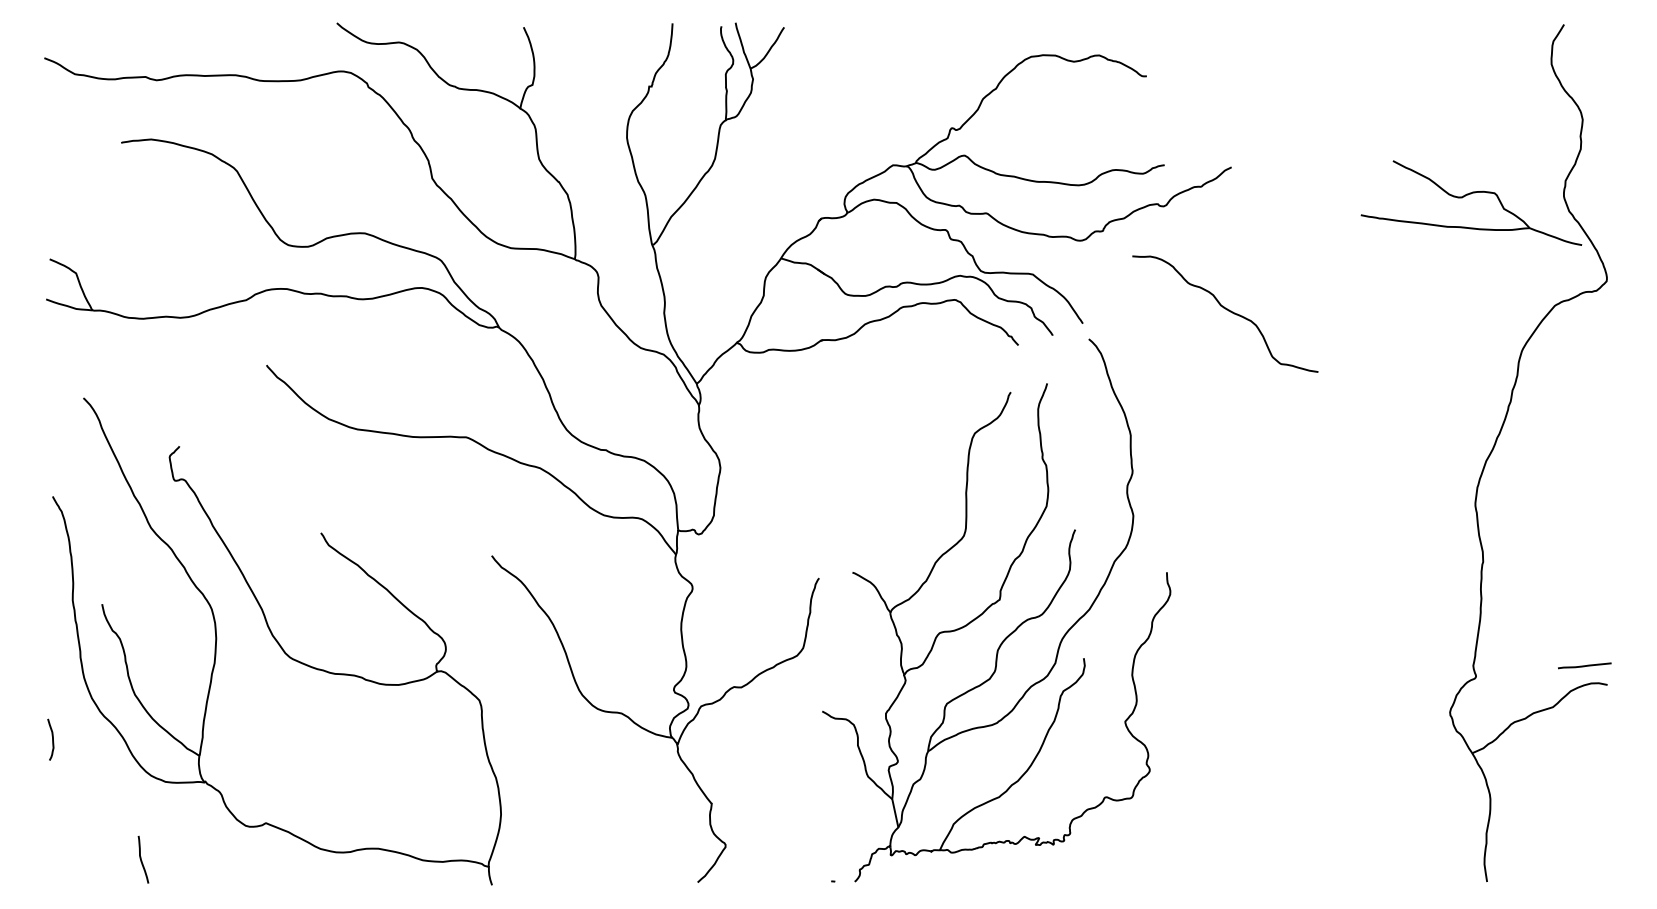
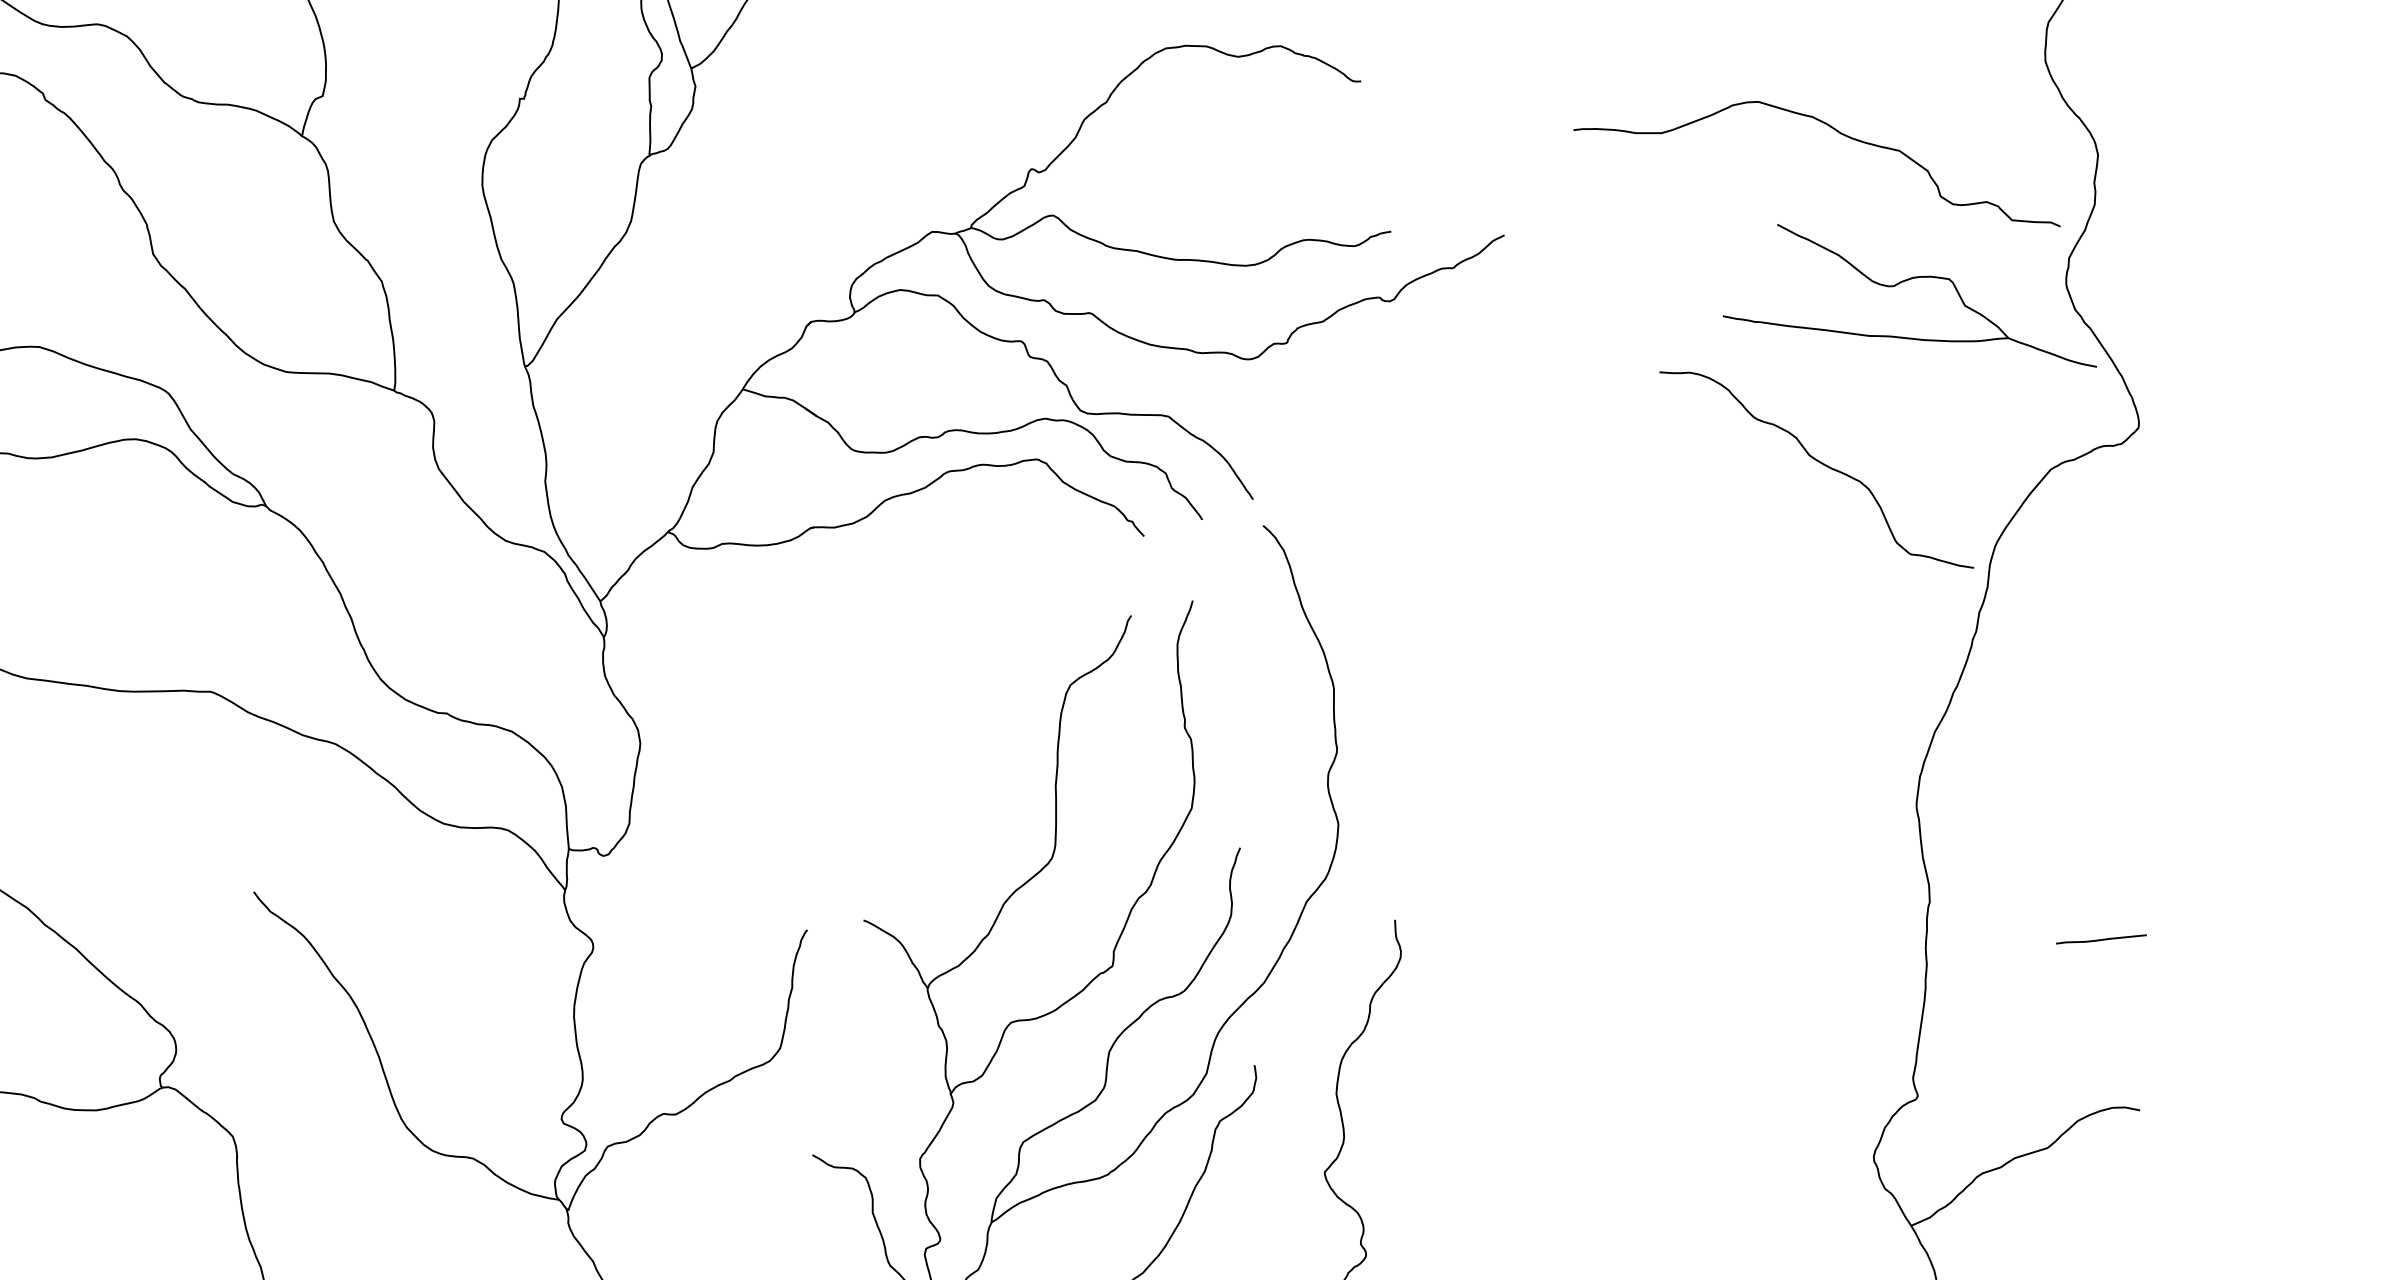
curve: (1429, 107) -> (1838, 134), added
curve: (1226, 310) -> (1818, 463), moved
line: (1584, 665) -> (2101, 938), moved

